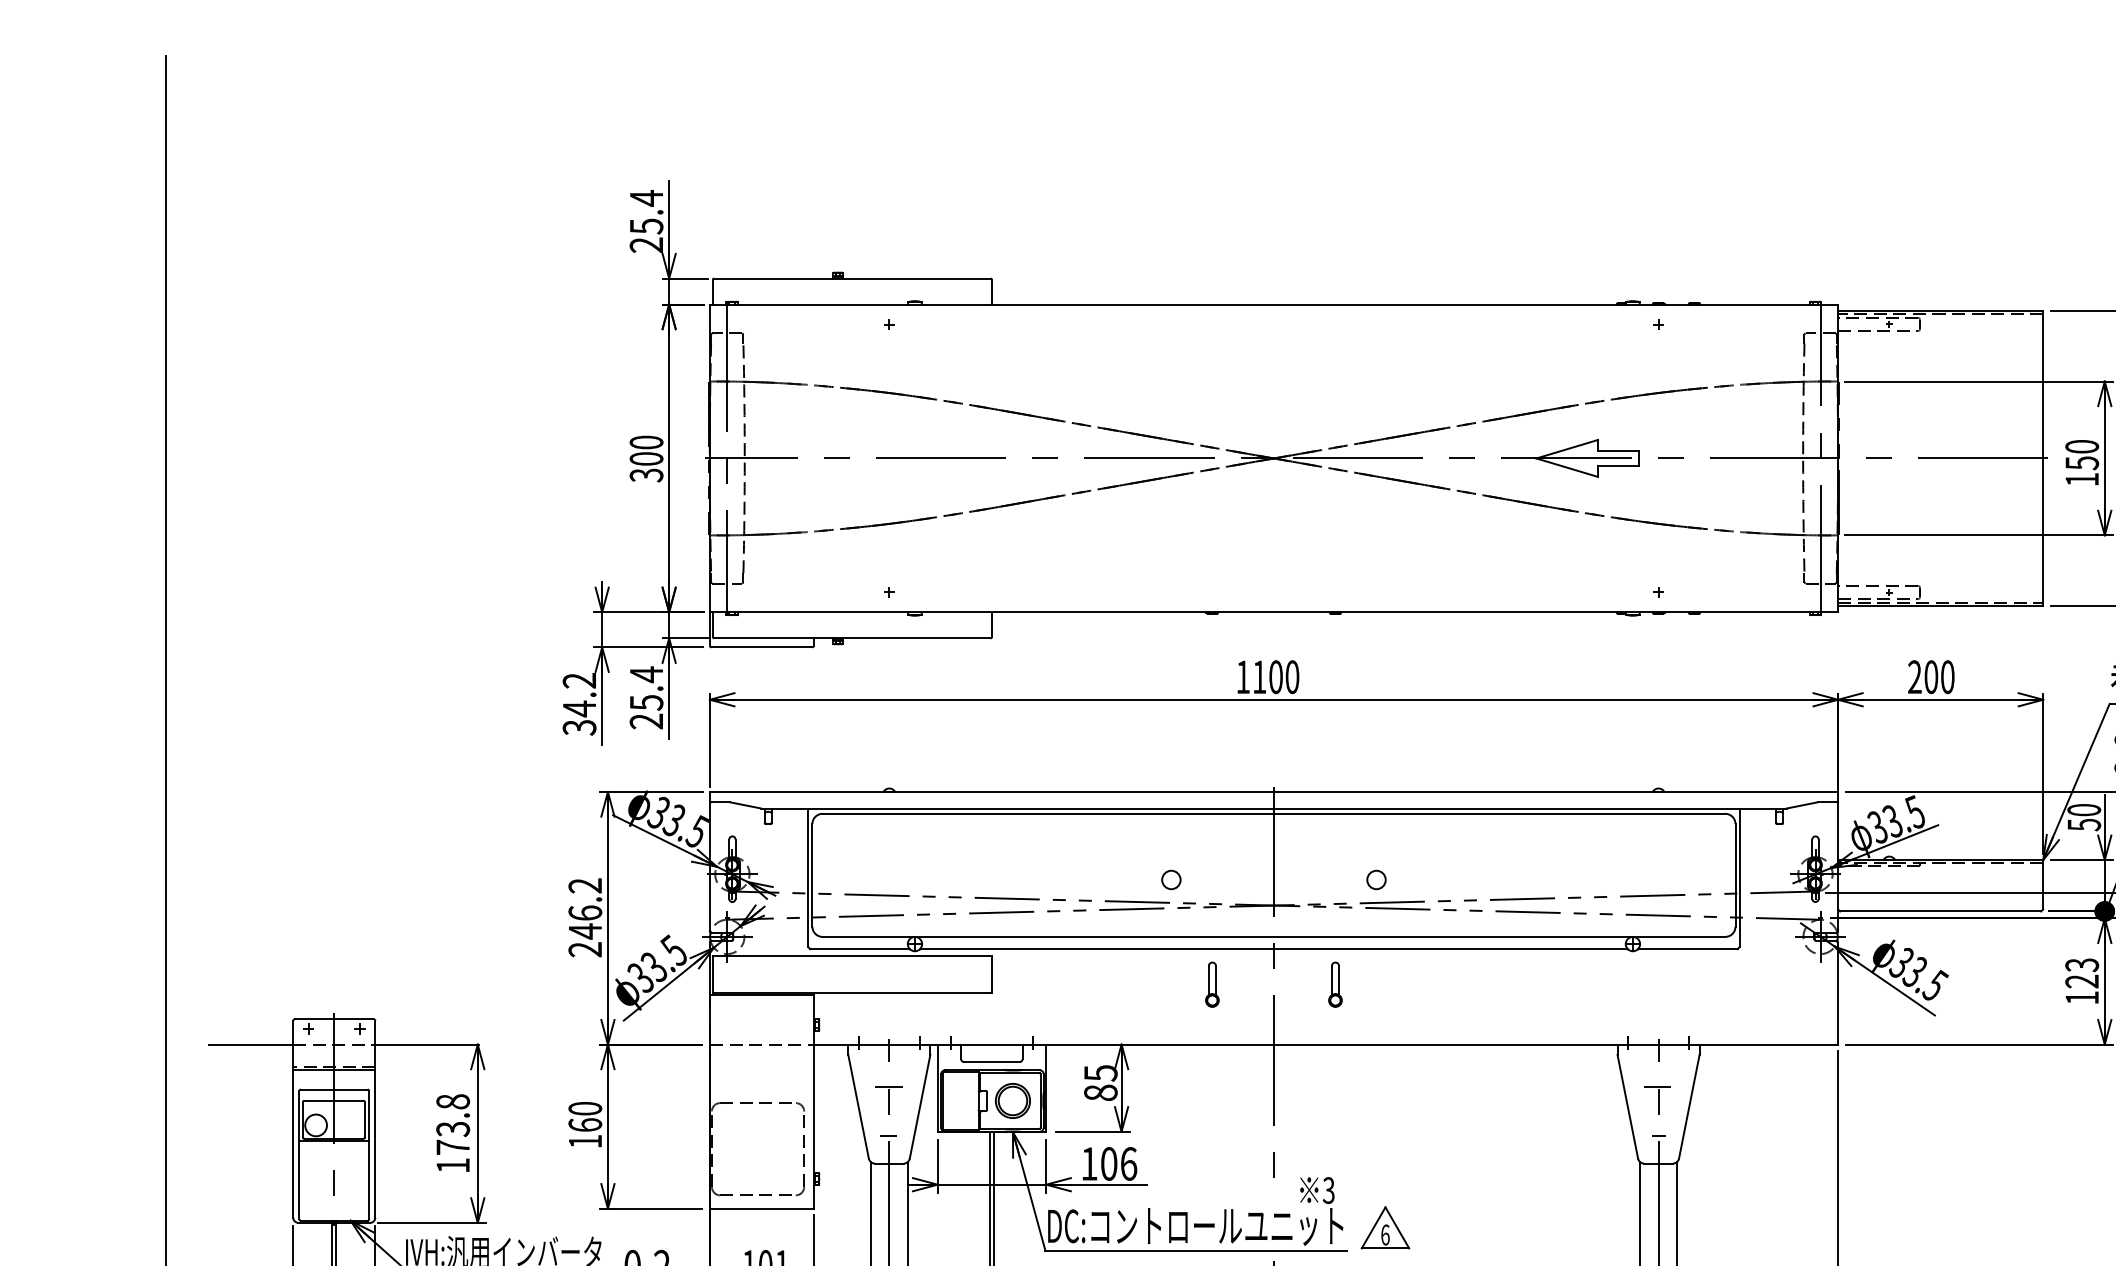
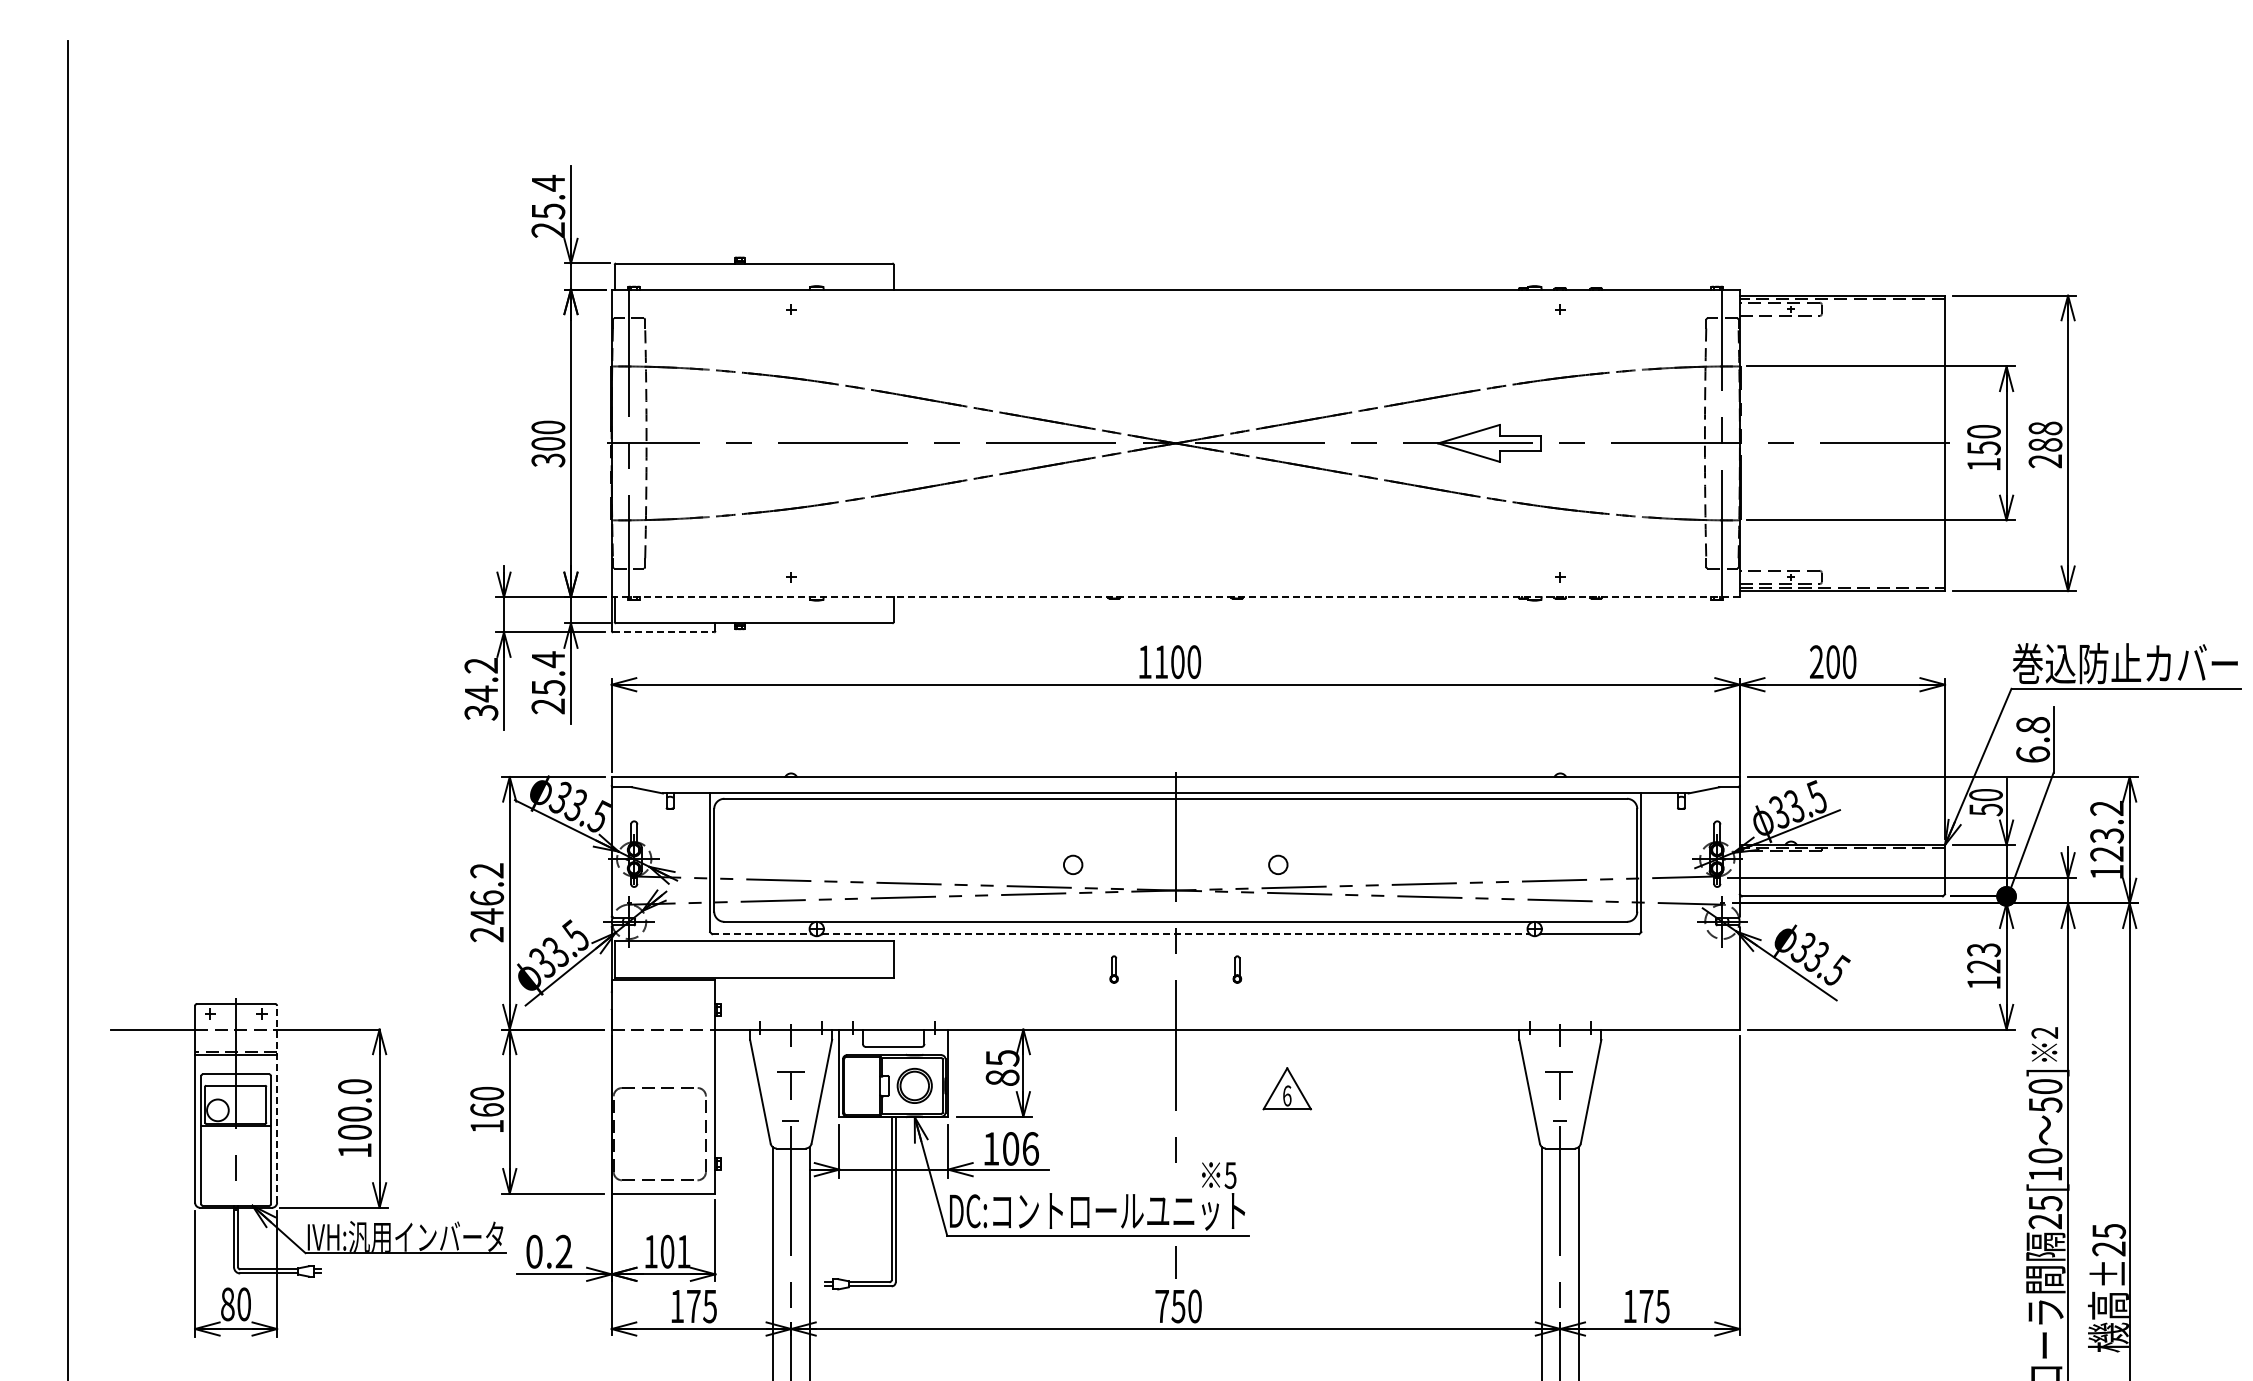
line: (1273, 612) -> (1175, 597), solid -> dashed
line: (761, 647) -> (663, 632), solid -> dashed
line: (860, 949) -> (762, 934), solid -> dashed
line: (1274, 949) -> (1176, 934), solid -> dashed
part: (1211, 984) -> (1113, 969), size x0.6
part: (1335, 984) -> (1237, 969), size x0.6
line: (375, 1118) -> (277, 1103), solid -> dashed
text: (452, 1124) -> (354, 1109), 173.8 -> 100.0
text: (1328, 1190) -> (1230, 1175), 3 -> 5
part: (1384, 1227) -> (1286, 1088), moved

